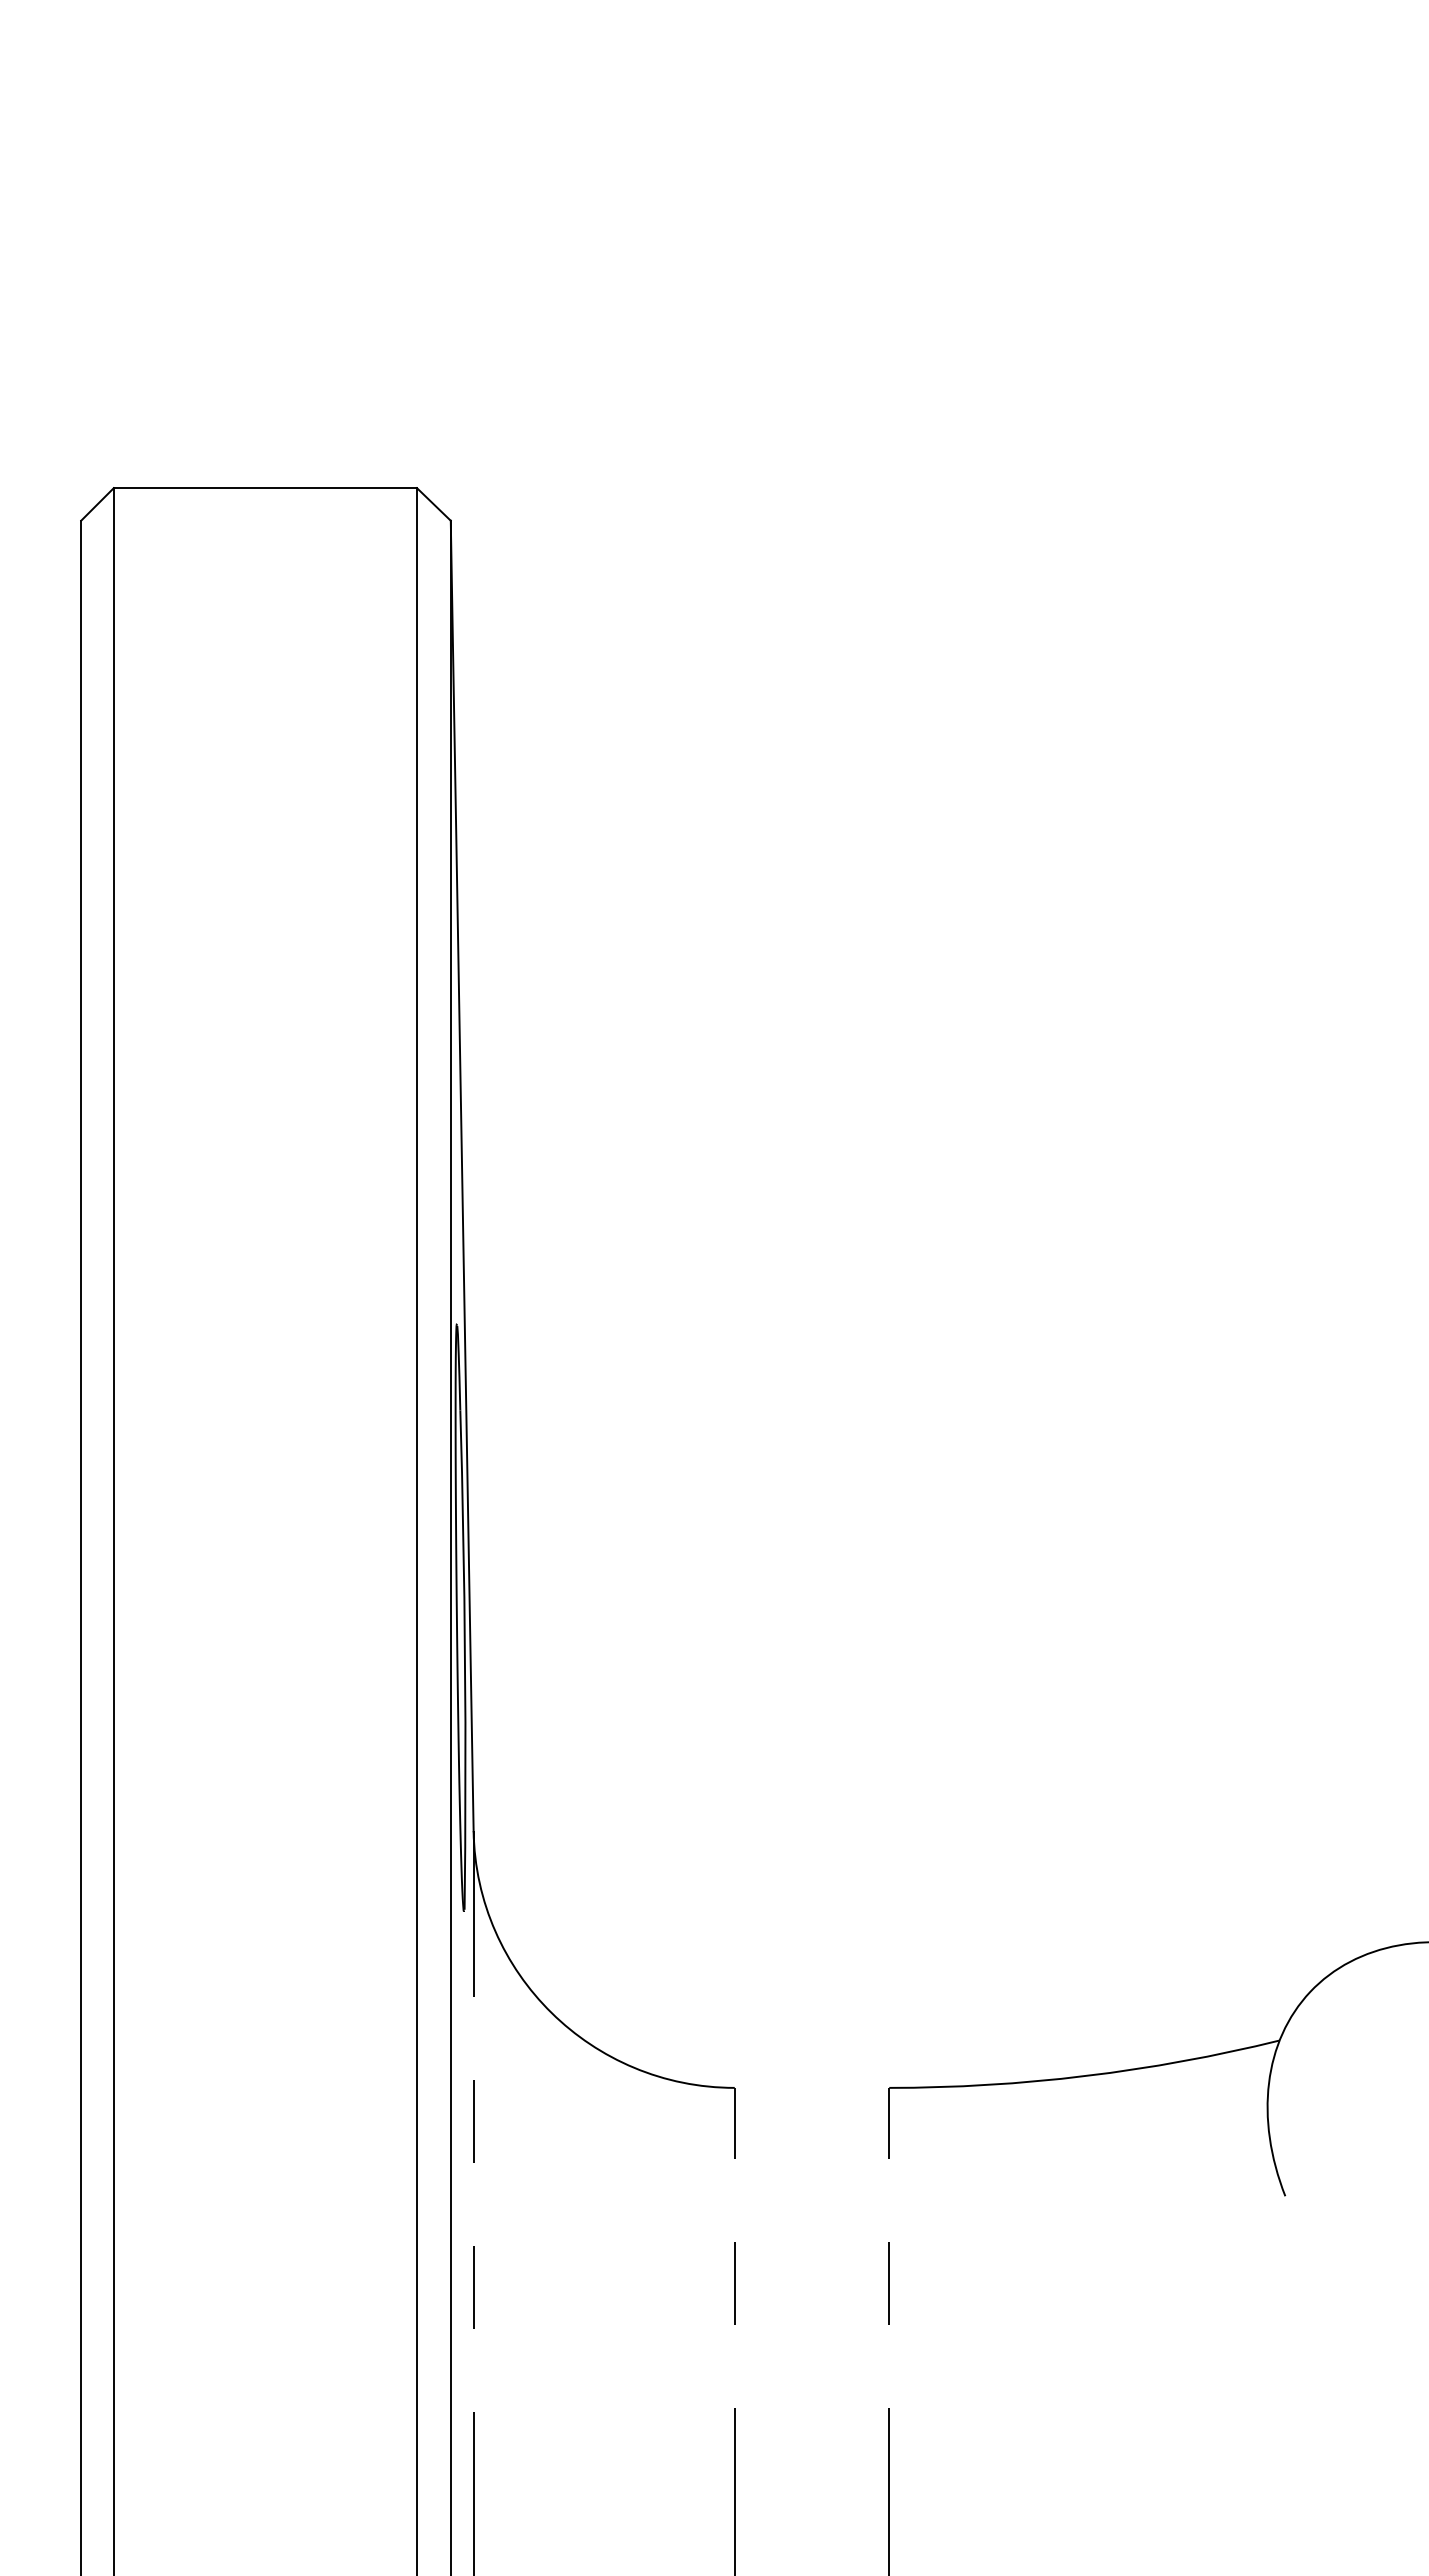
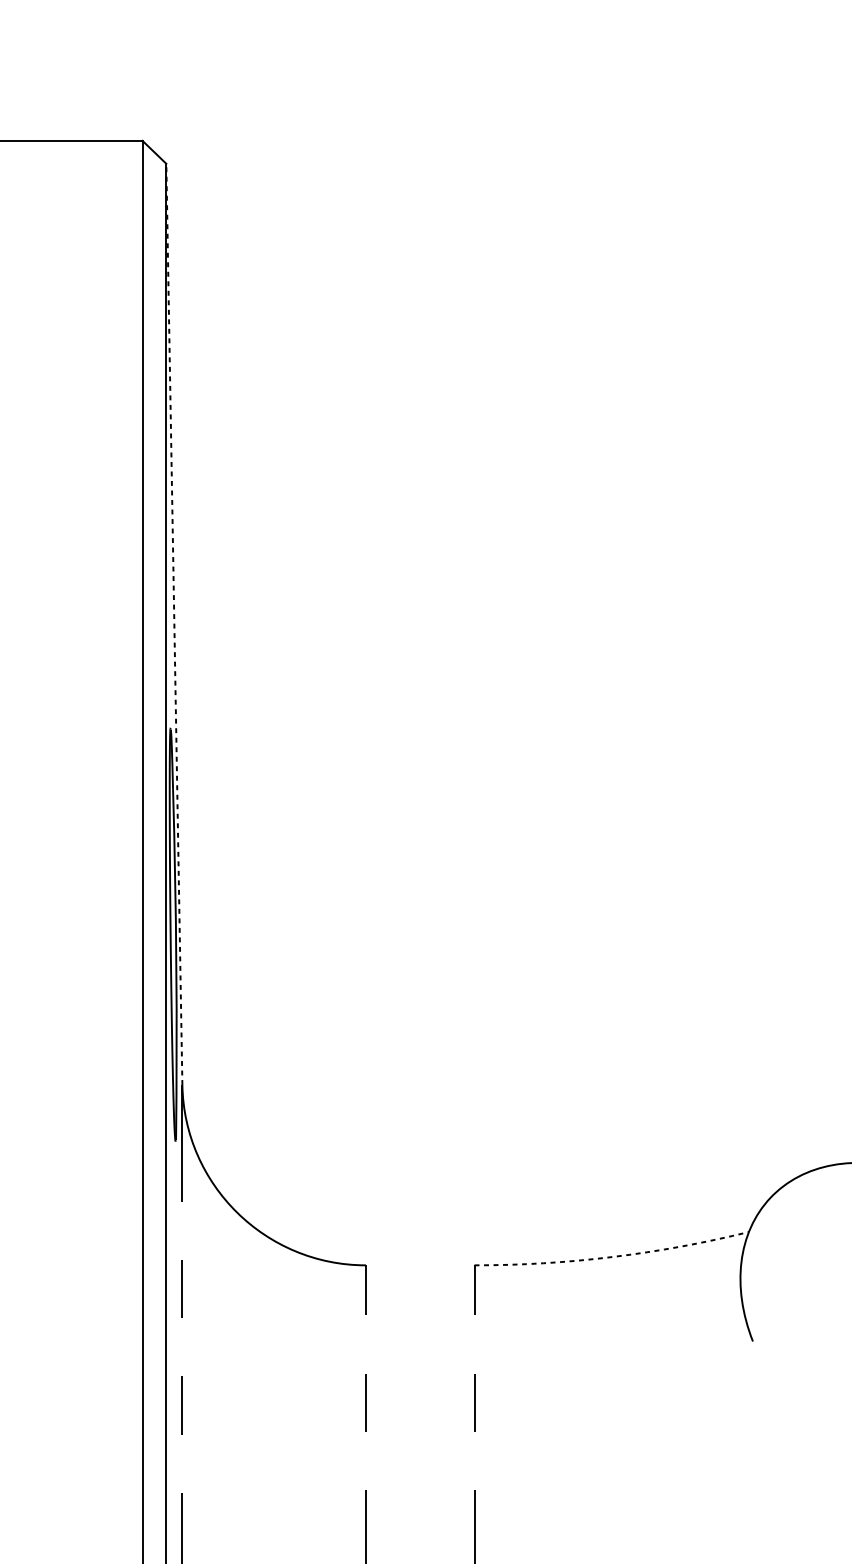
line: (462, 1175) -> (174, 624), solid -> dashed
arc: (1085, 2076) -> (612, 1257), solid -> dashed

